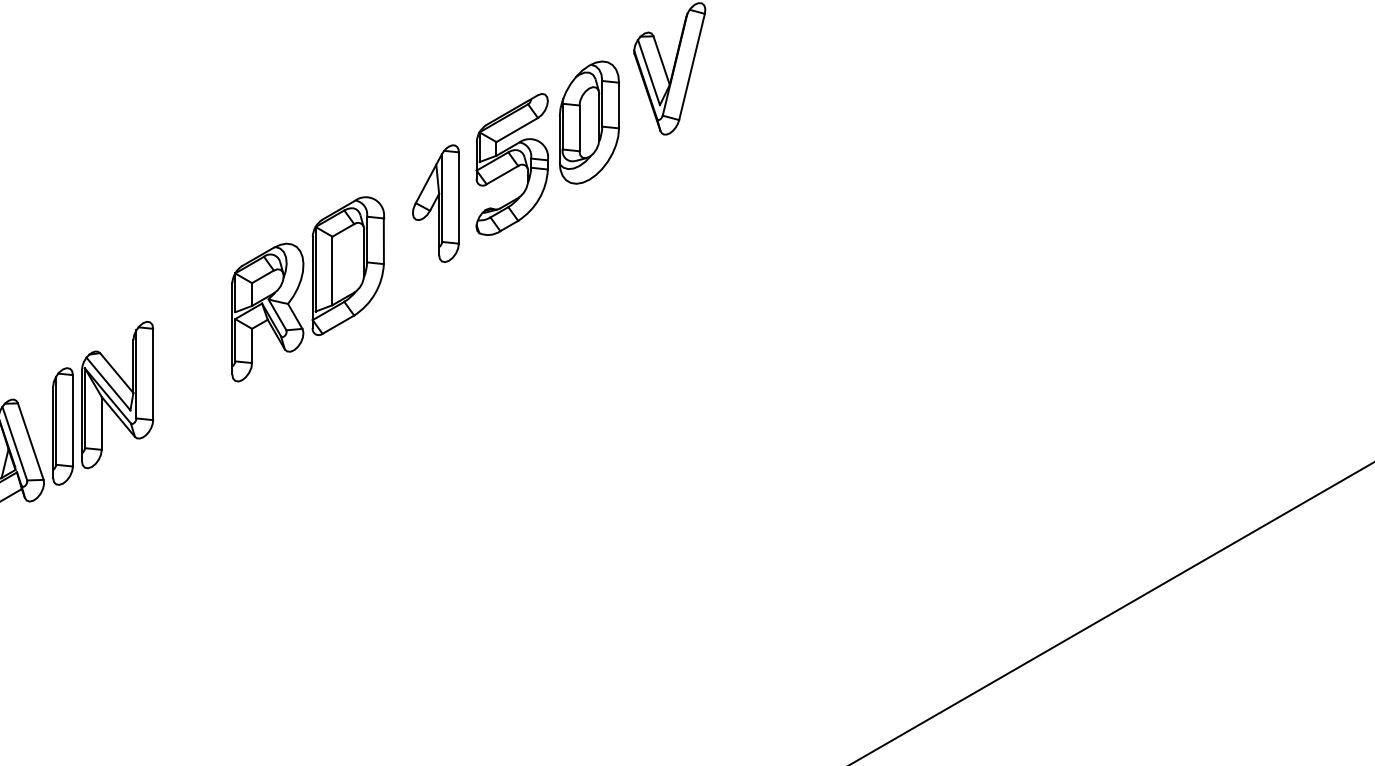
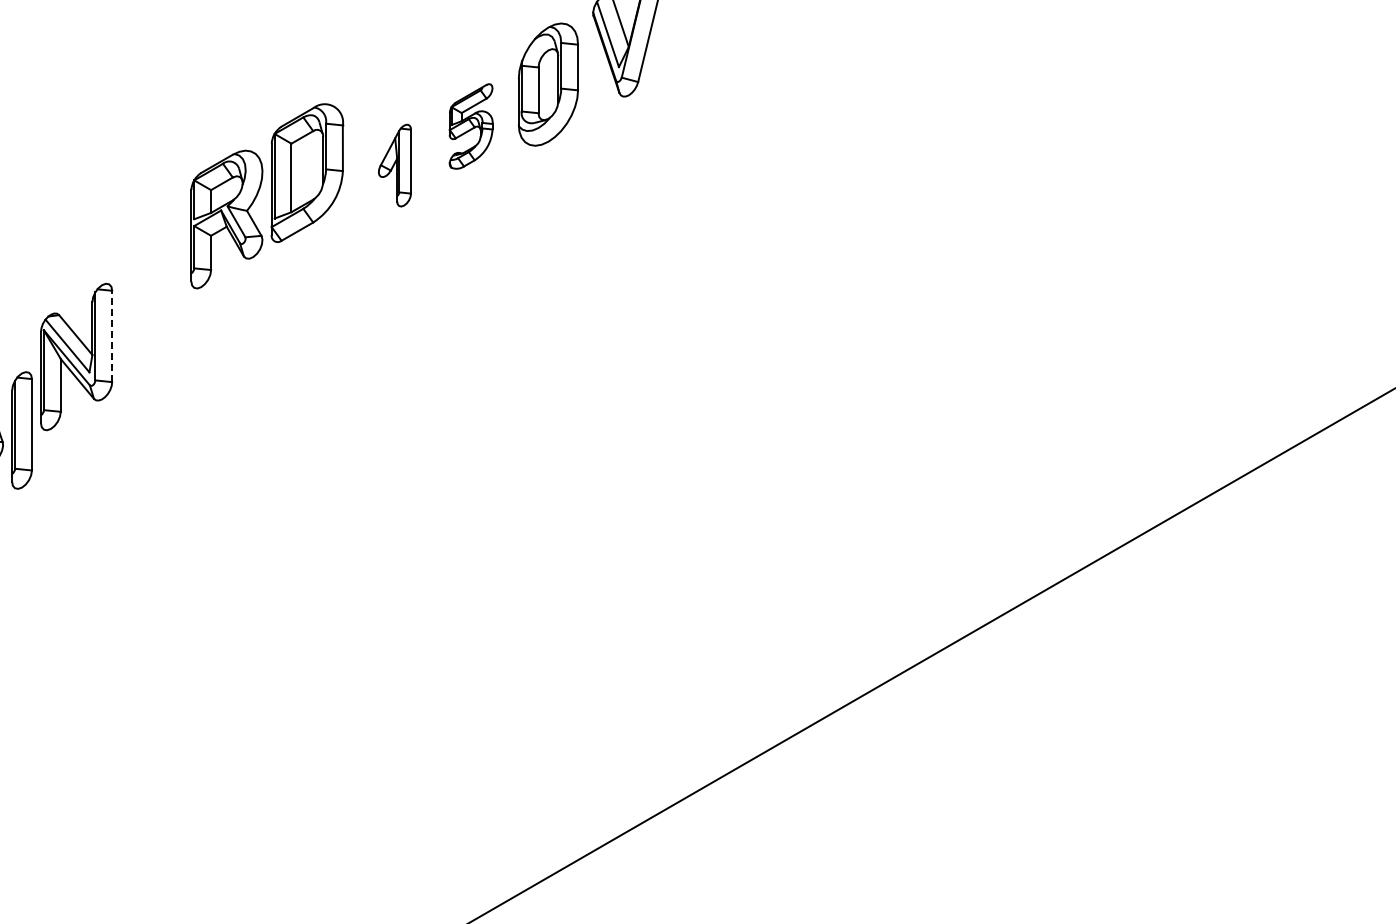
part: (511, 164) -> (470, 126), size x0.6
part: (435, 203) -> (394, 165), size x0.7
part: (308, 289) -> (267, 196), moved
line: (153, 374) -> (112, 336), solid -> dashed
part: (62, 426) -> (21, 430), moved

